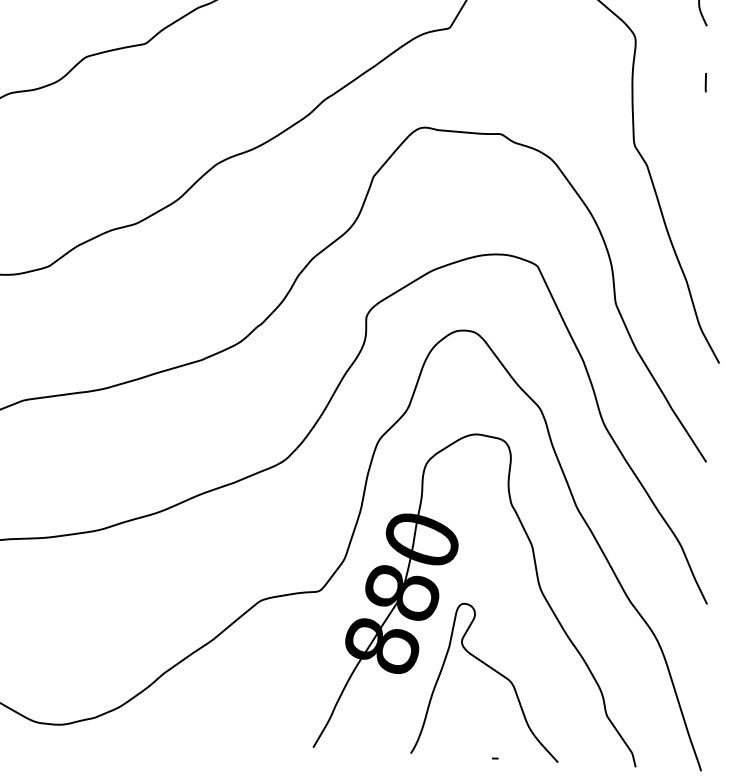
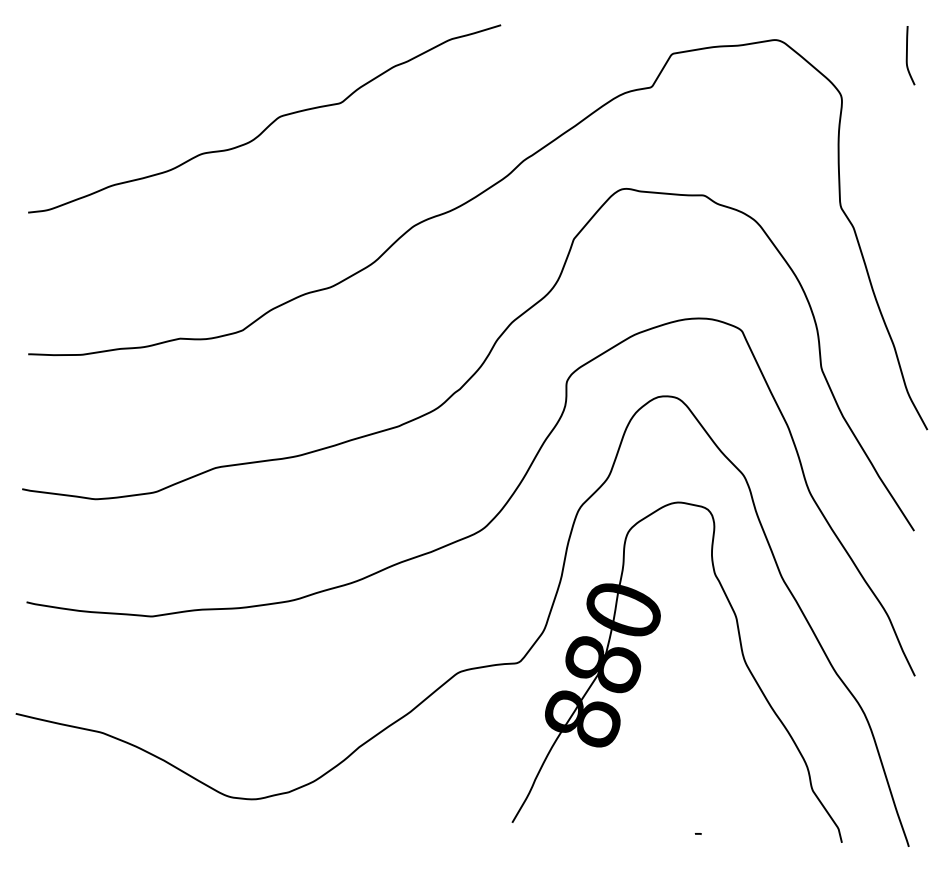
line: (705, 82) -> (913, 142), removed
curve: (492, 670) -> (695, 743), removed

